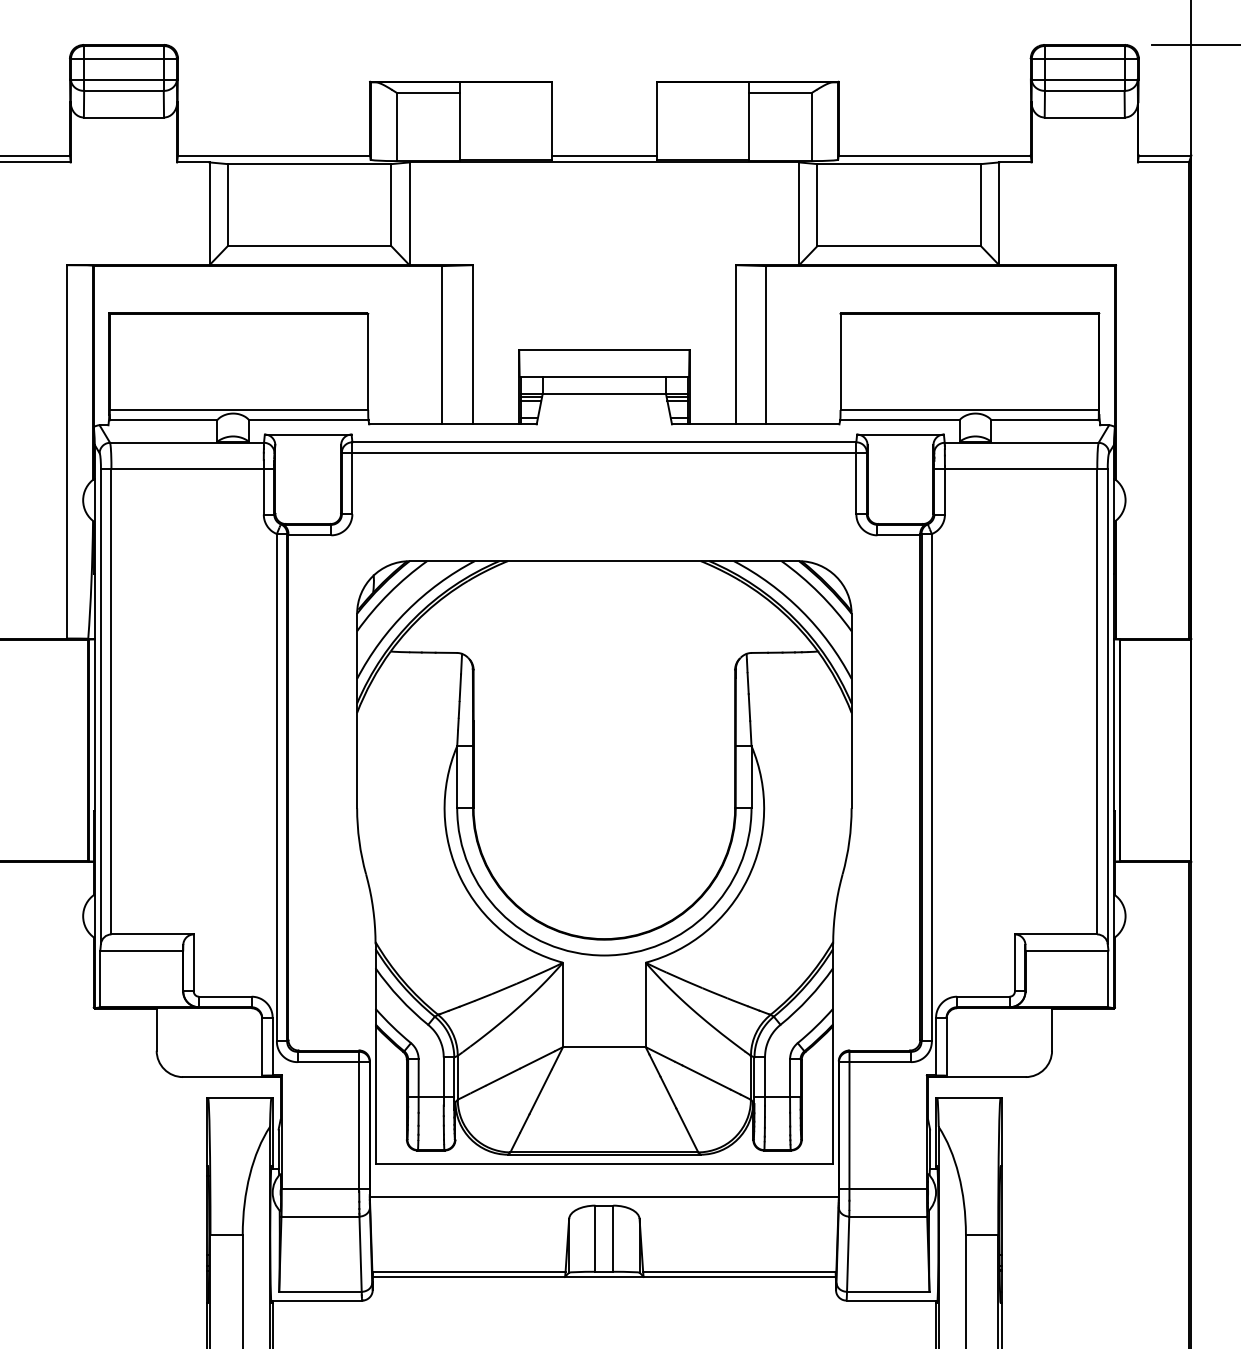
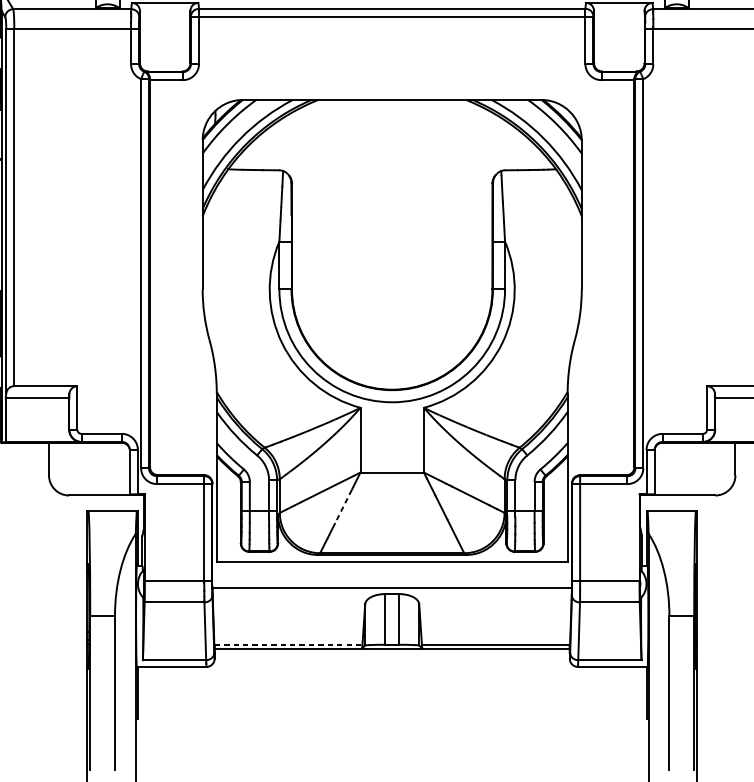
line: (540, 1092) -> (343, 507), solid -> dashed
line: (469, 1272) -> (288, 645), solid -> dashed

